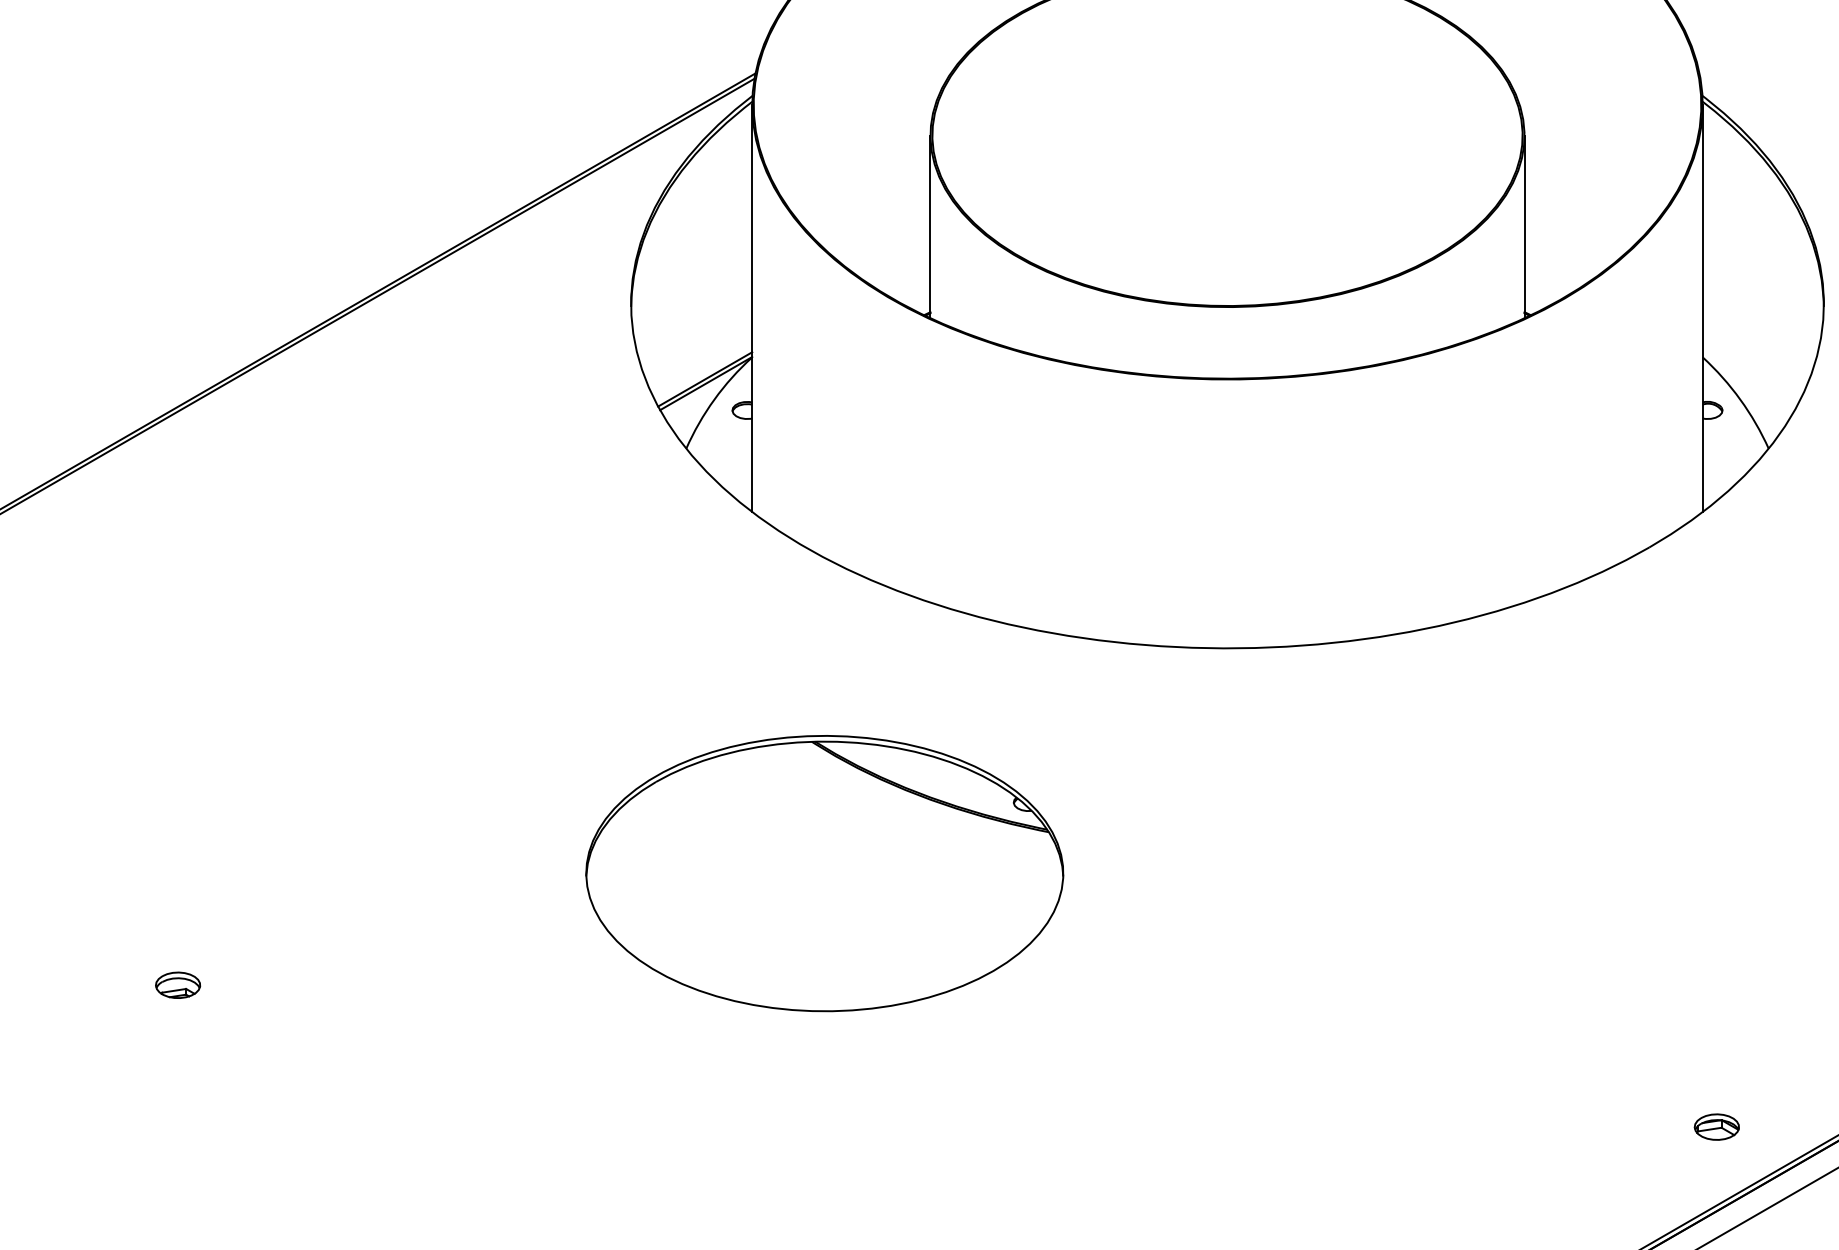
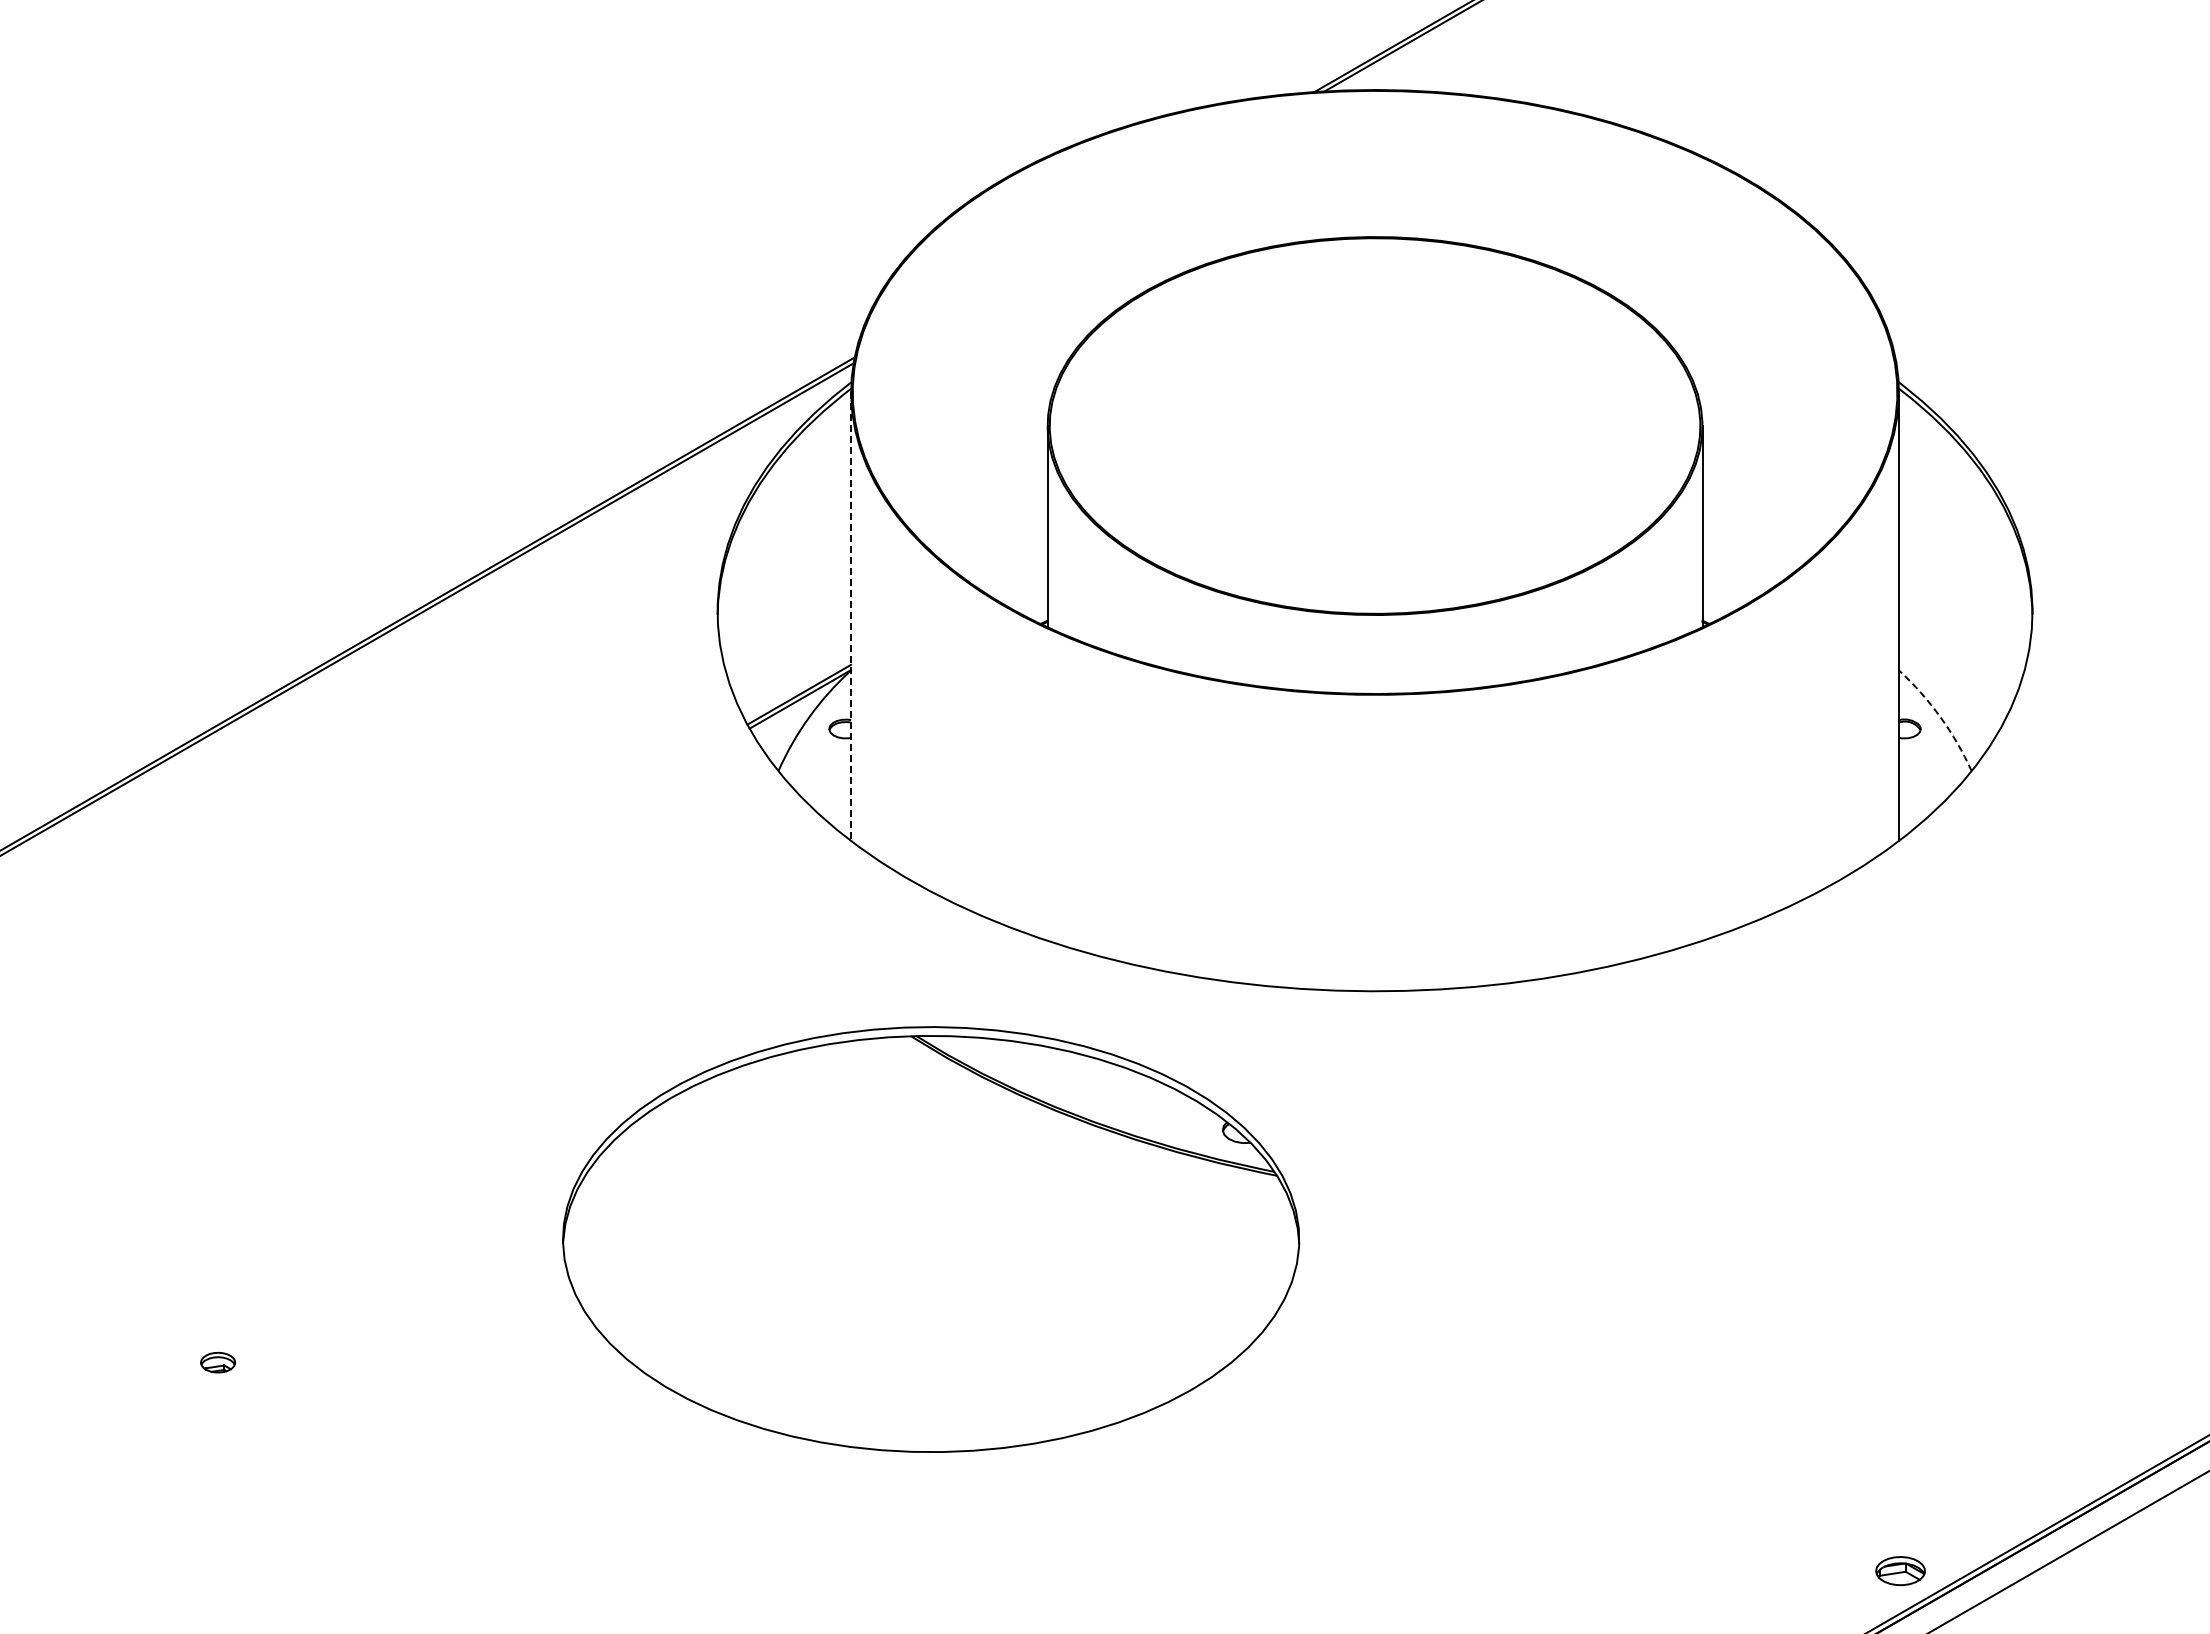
line: (752, 309) -> (851, 617), solid -> dashed
arc: (1740, 400) -> (1940, 717), solid -> dashed
part: (824, 873) -> (930, 1239), size x1.4
part: (177, 985) -> (217, 1362), size x0.7
part: (1716, 1127) -> (1900, 1571), moved

